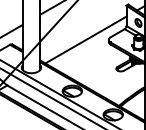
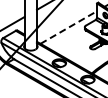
line: (85, 40) -> (68, 27), solid -> dashed

